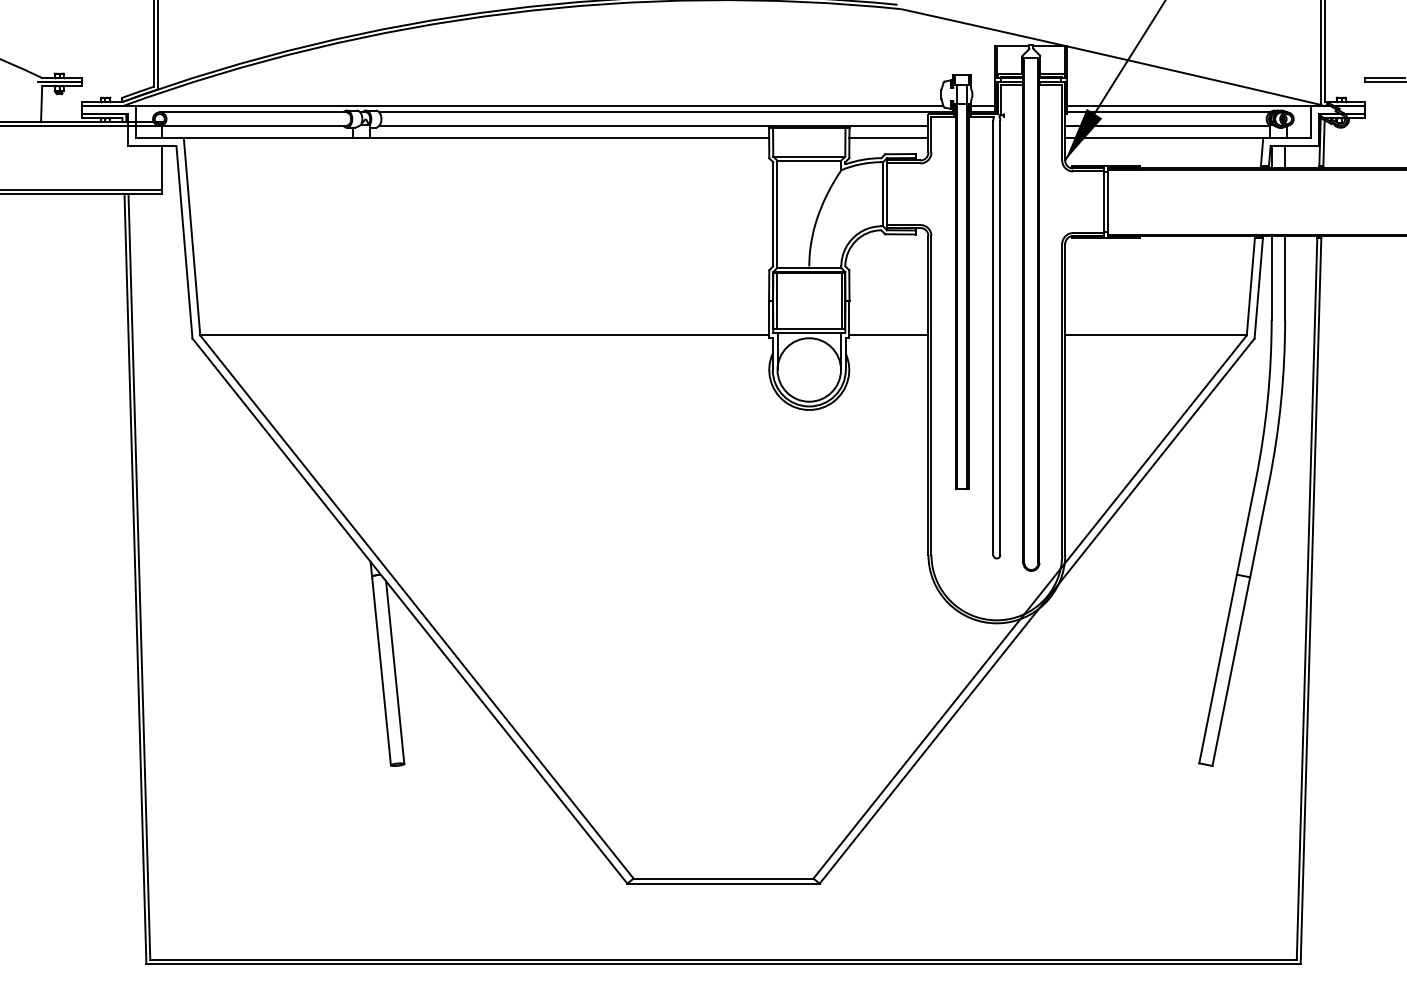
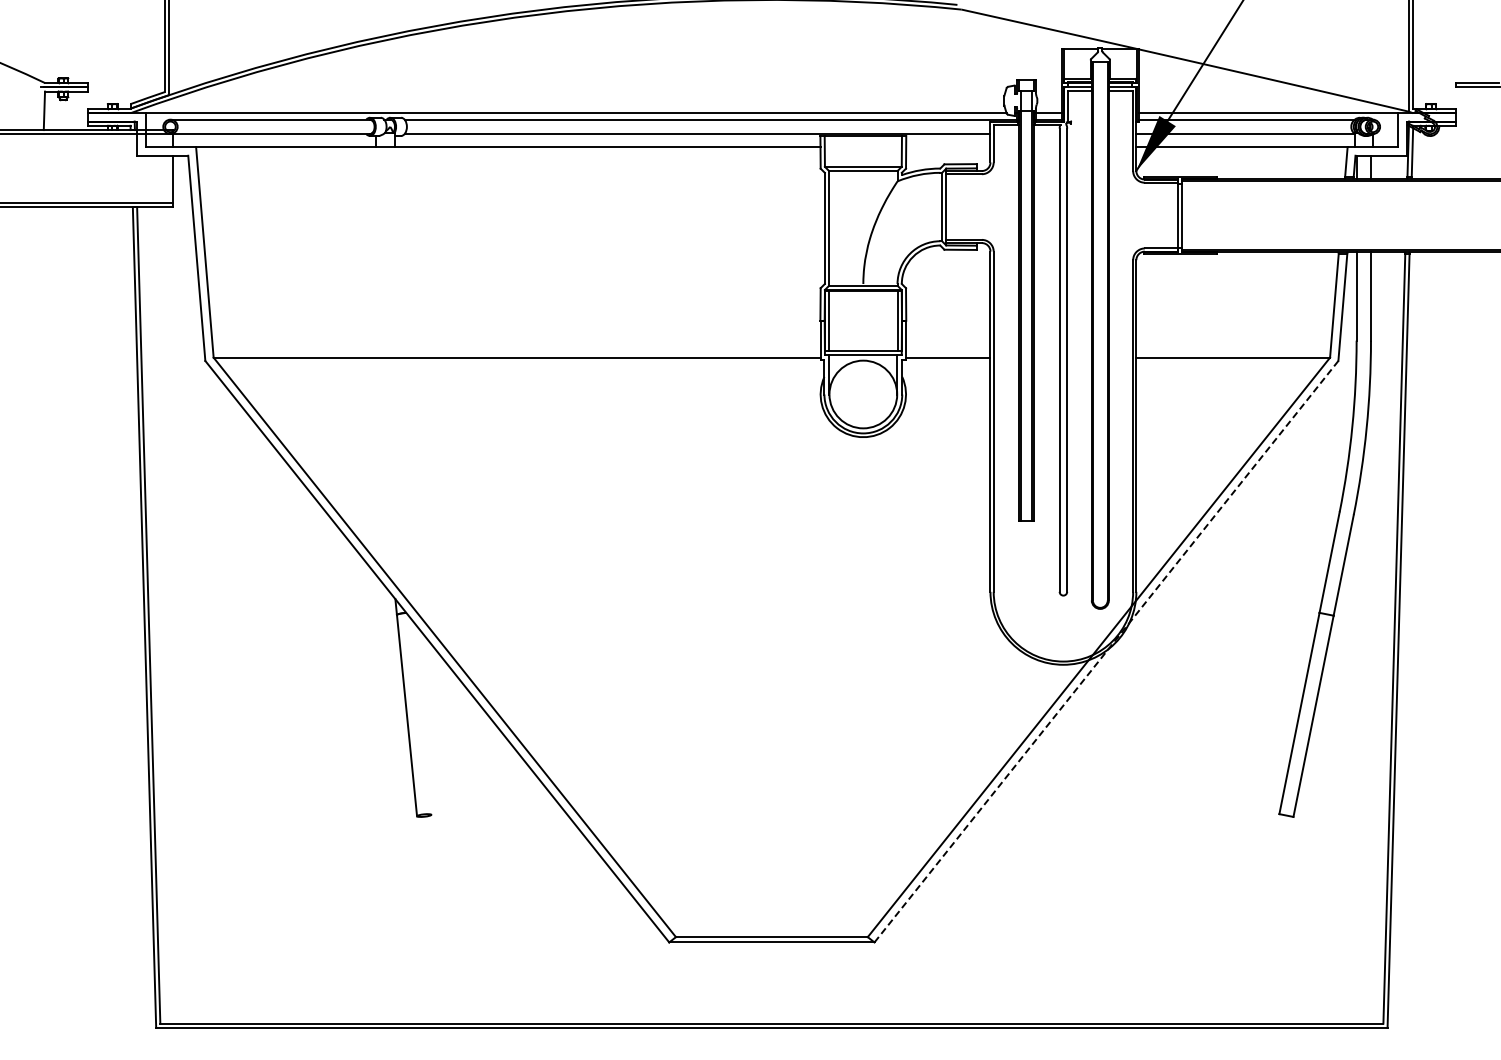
line: (889, 138) -> (948, 147), removed
line: (1037, 610) -> (1106, 651), solid -> dashed
line: (395, 671) -> (421, 716), removed

